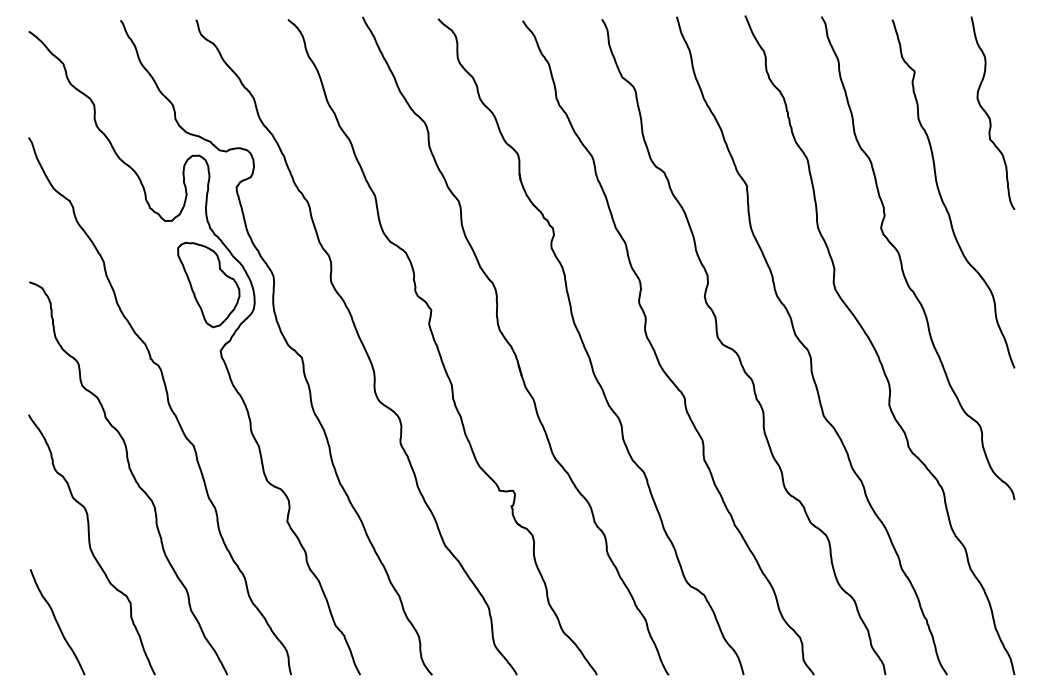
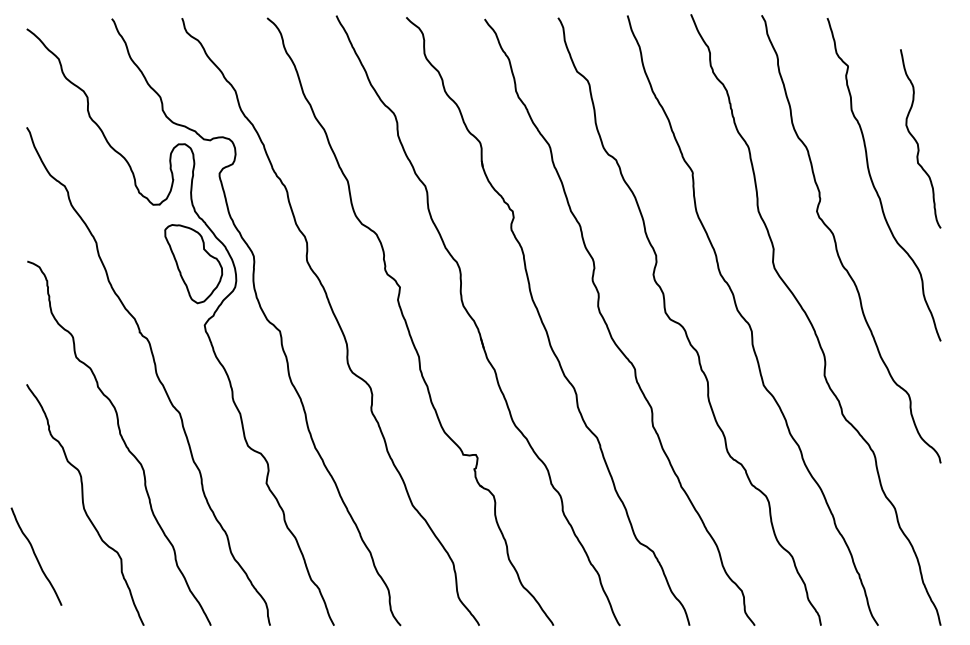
curve: (988, 113) -> (916, 139), moved
curve: (57, 621) -> (36, 556), moved

